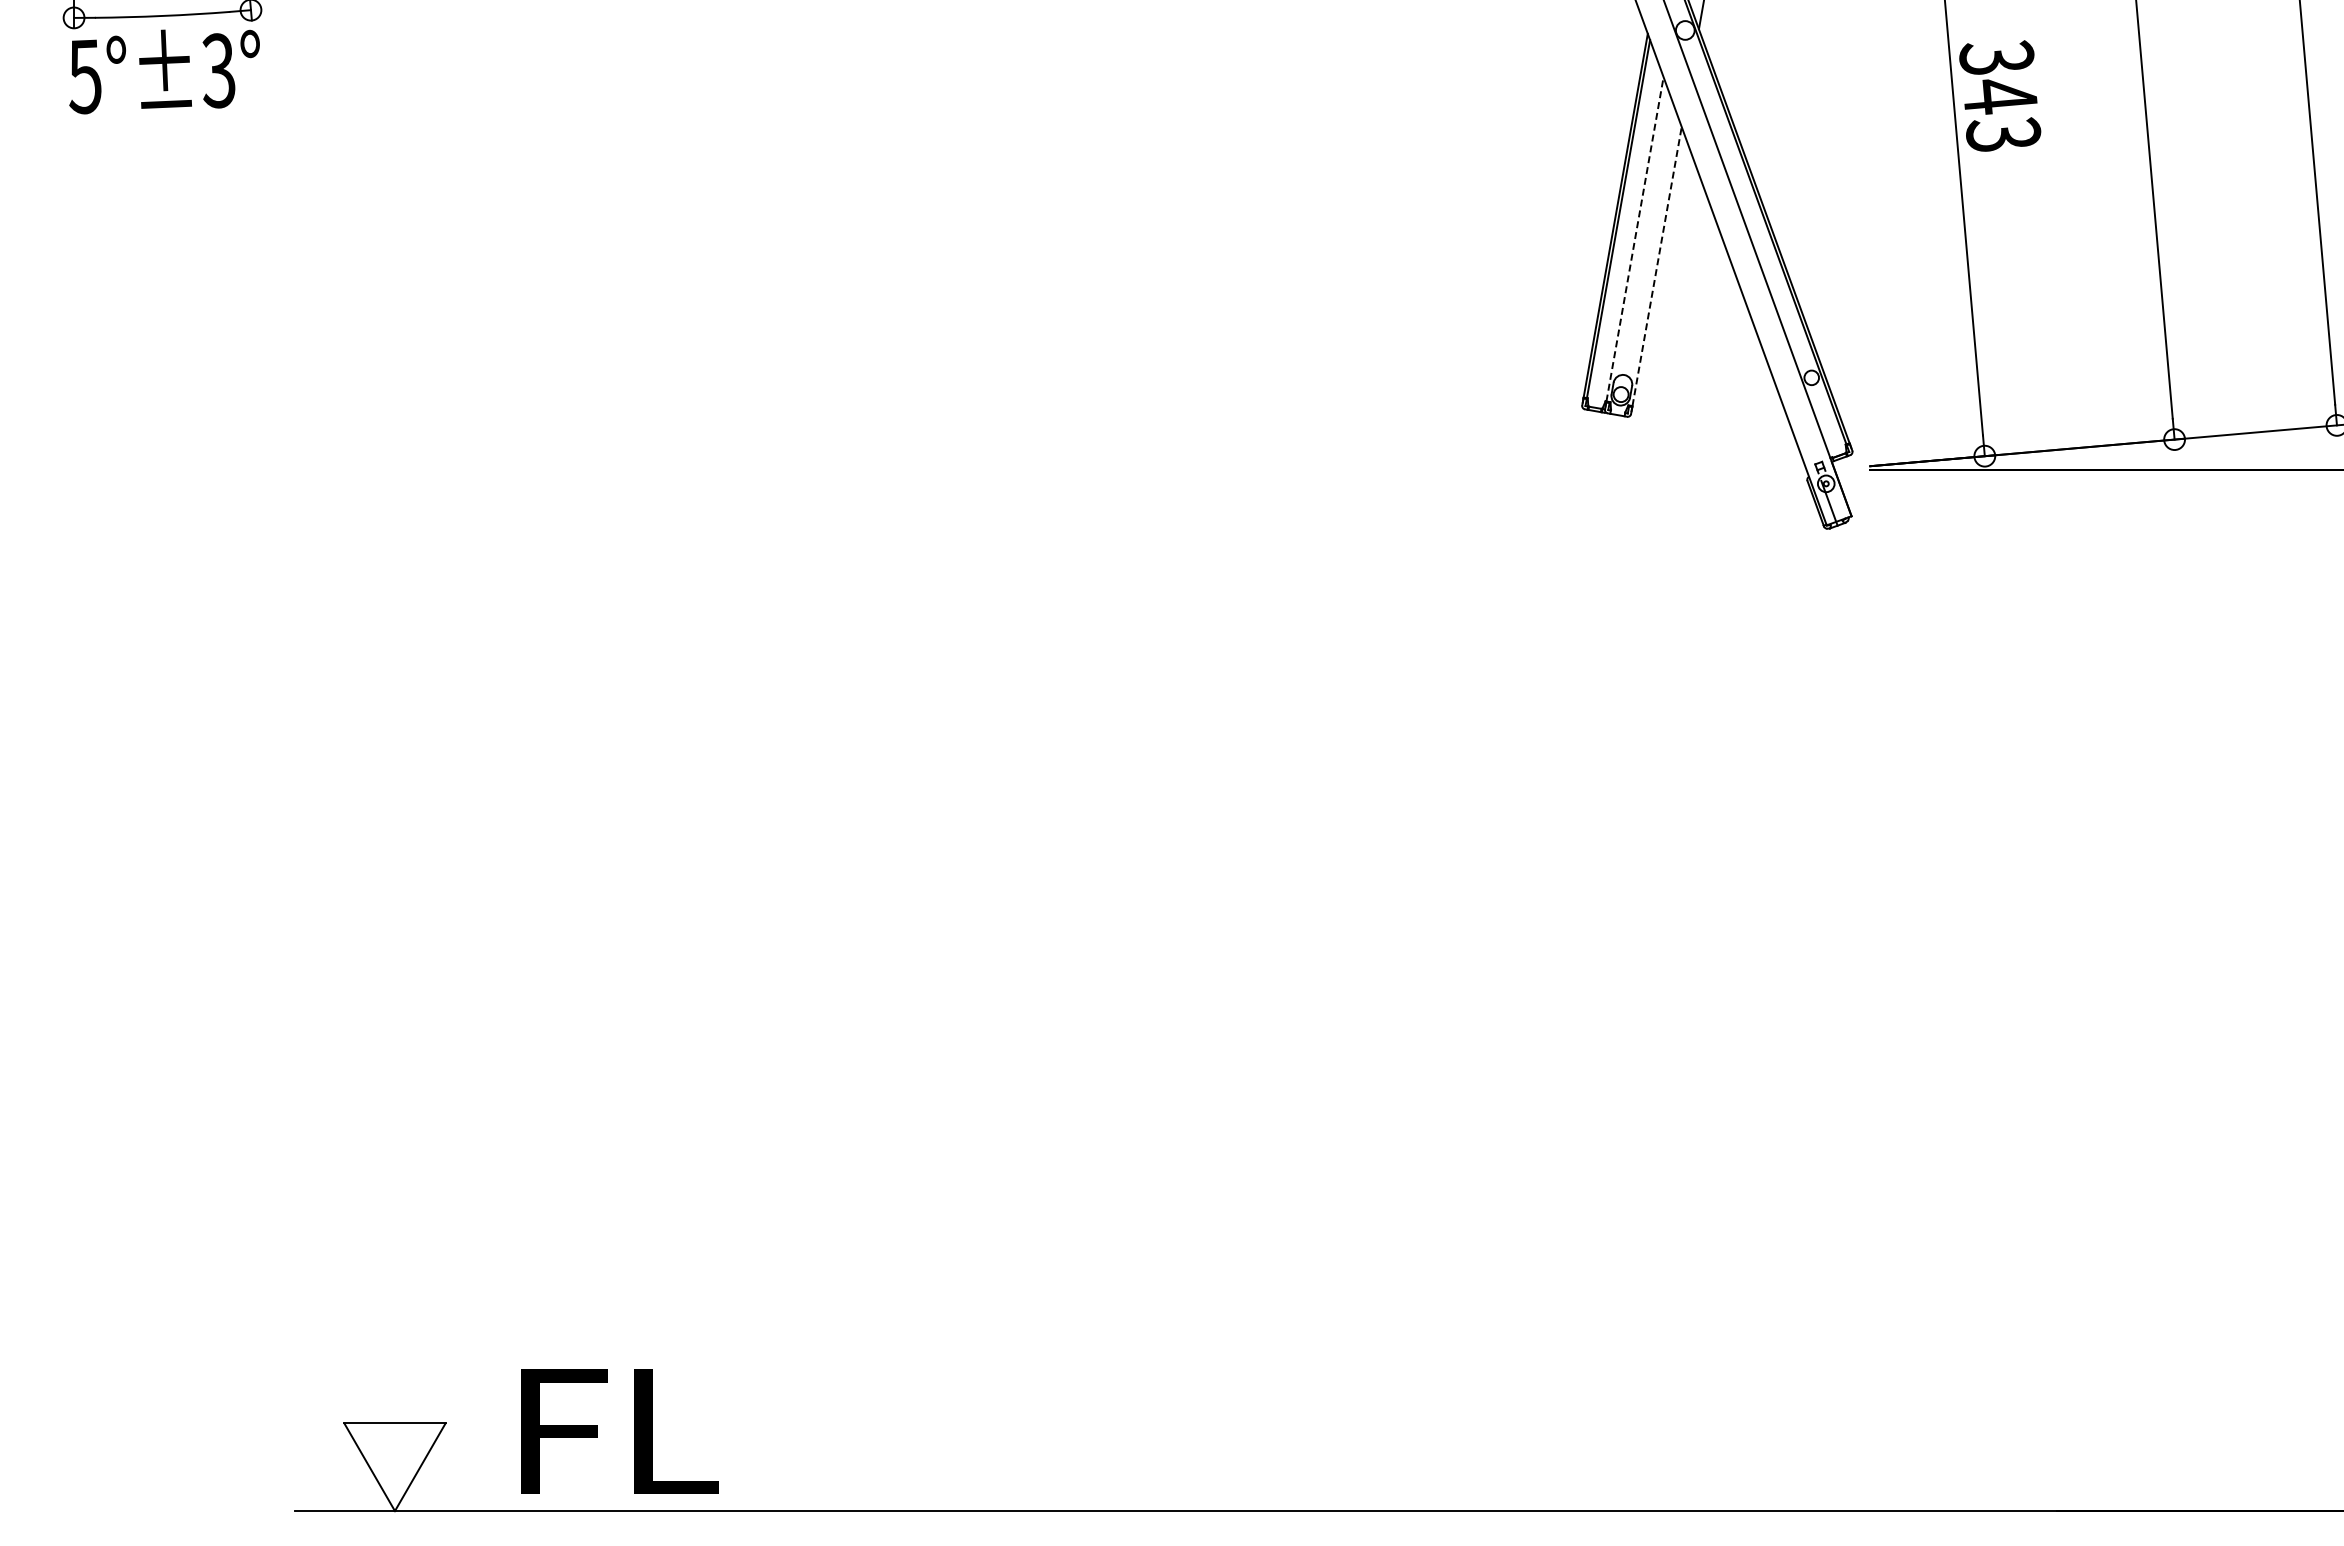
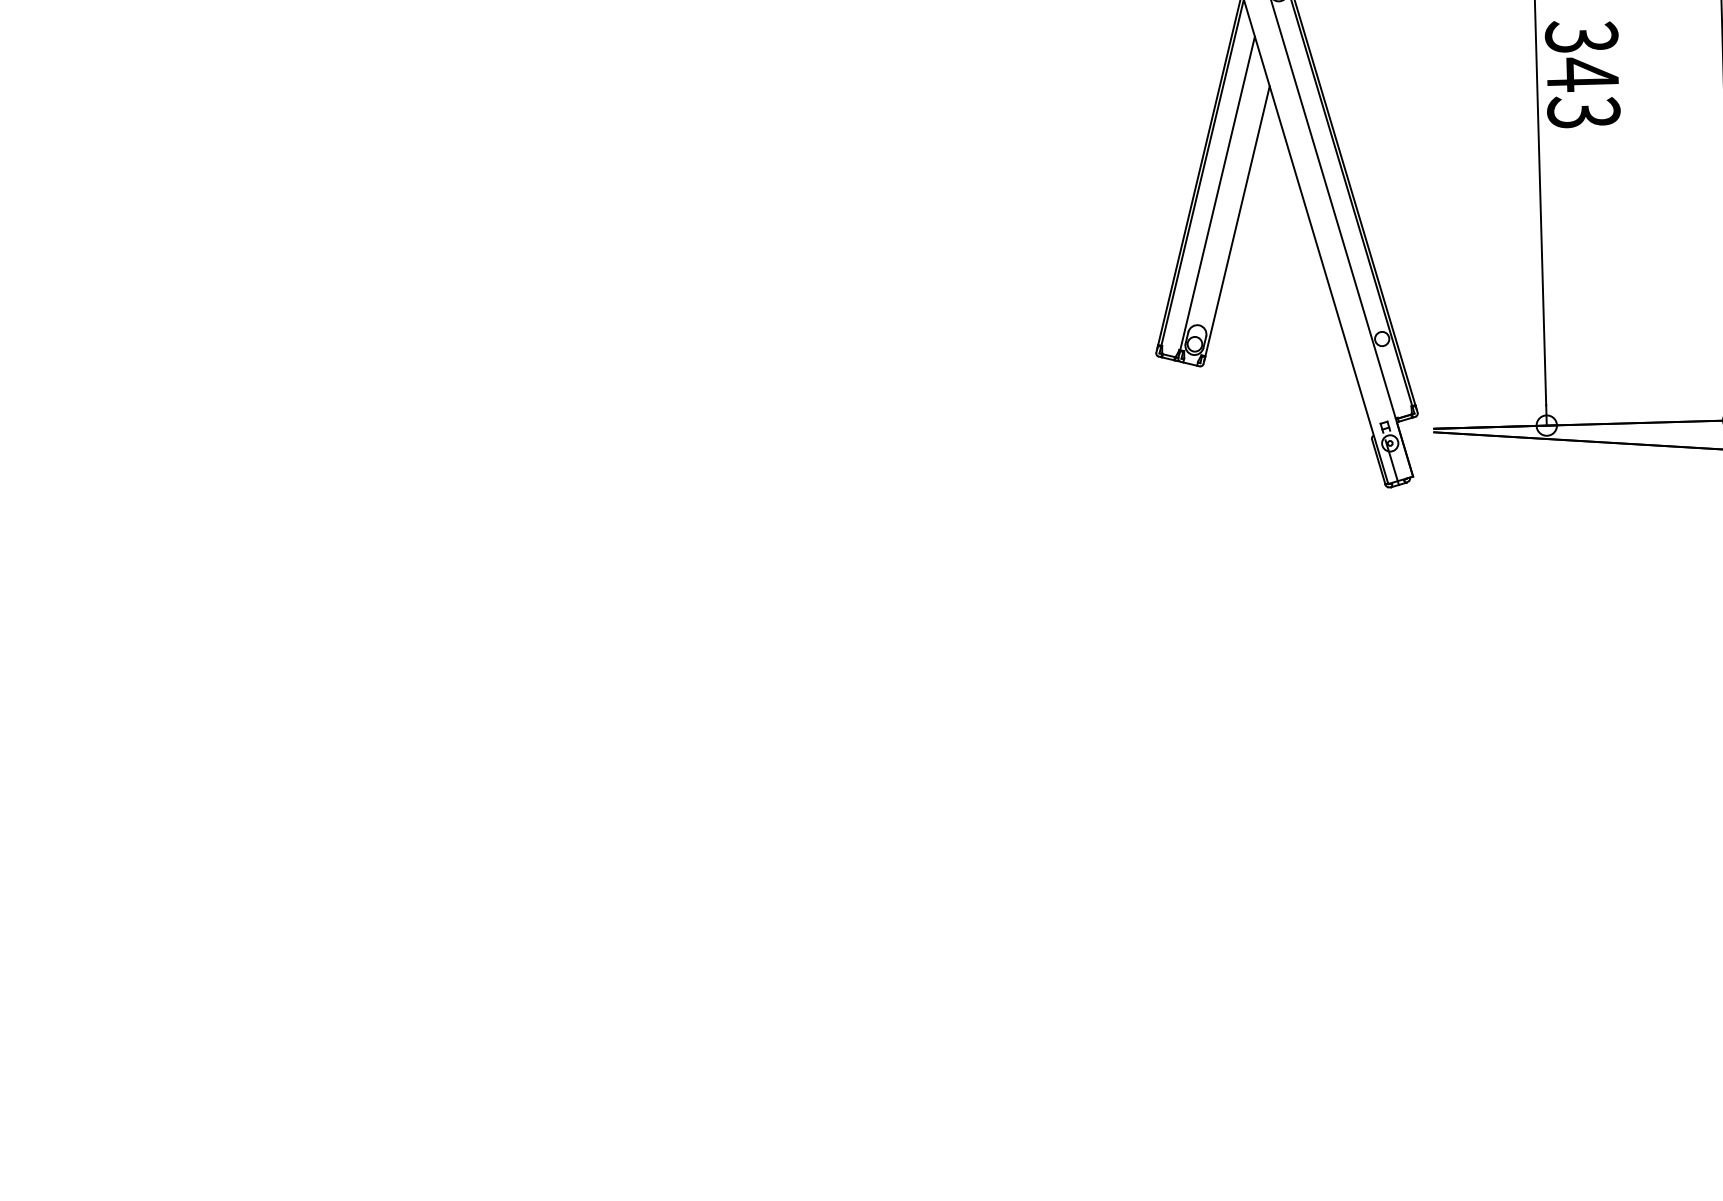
line: (1635, 239) -> (1218, 193), dashed -> solid
line: (1657, 266) -> (1237, 221), dashed -> solid

